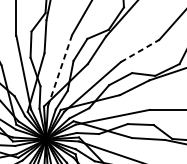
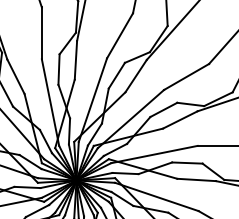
line: (140, 51) -> (186, 77), dashed -> solid
line: (60, 70) -> (93, 99), dashed -> solid

